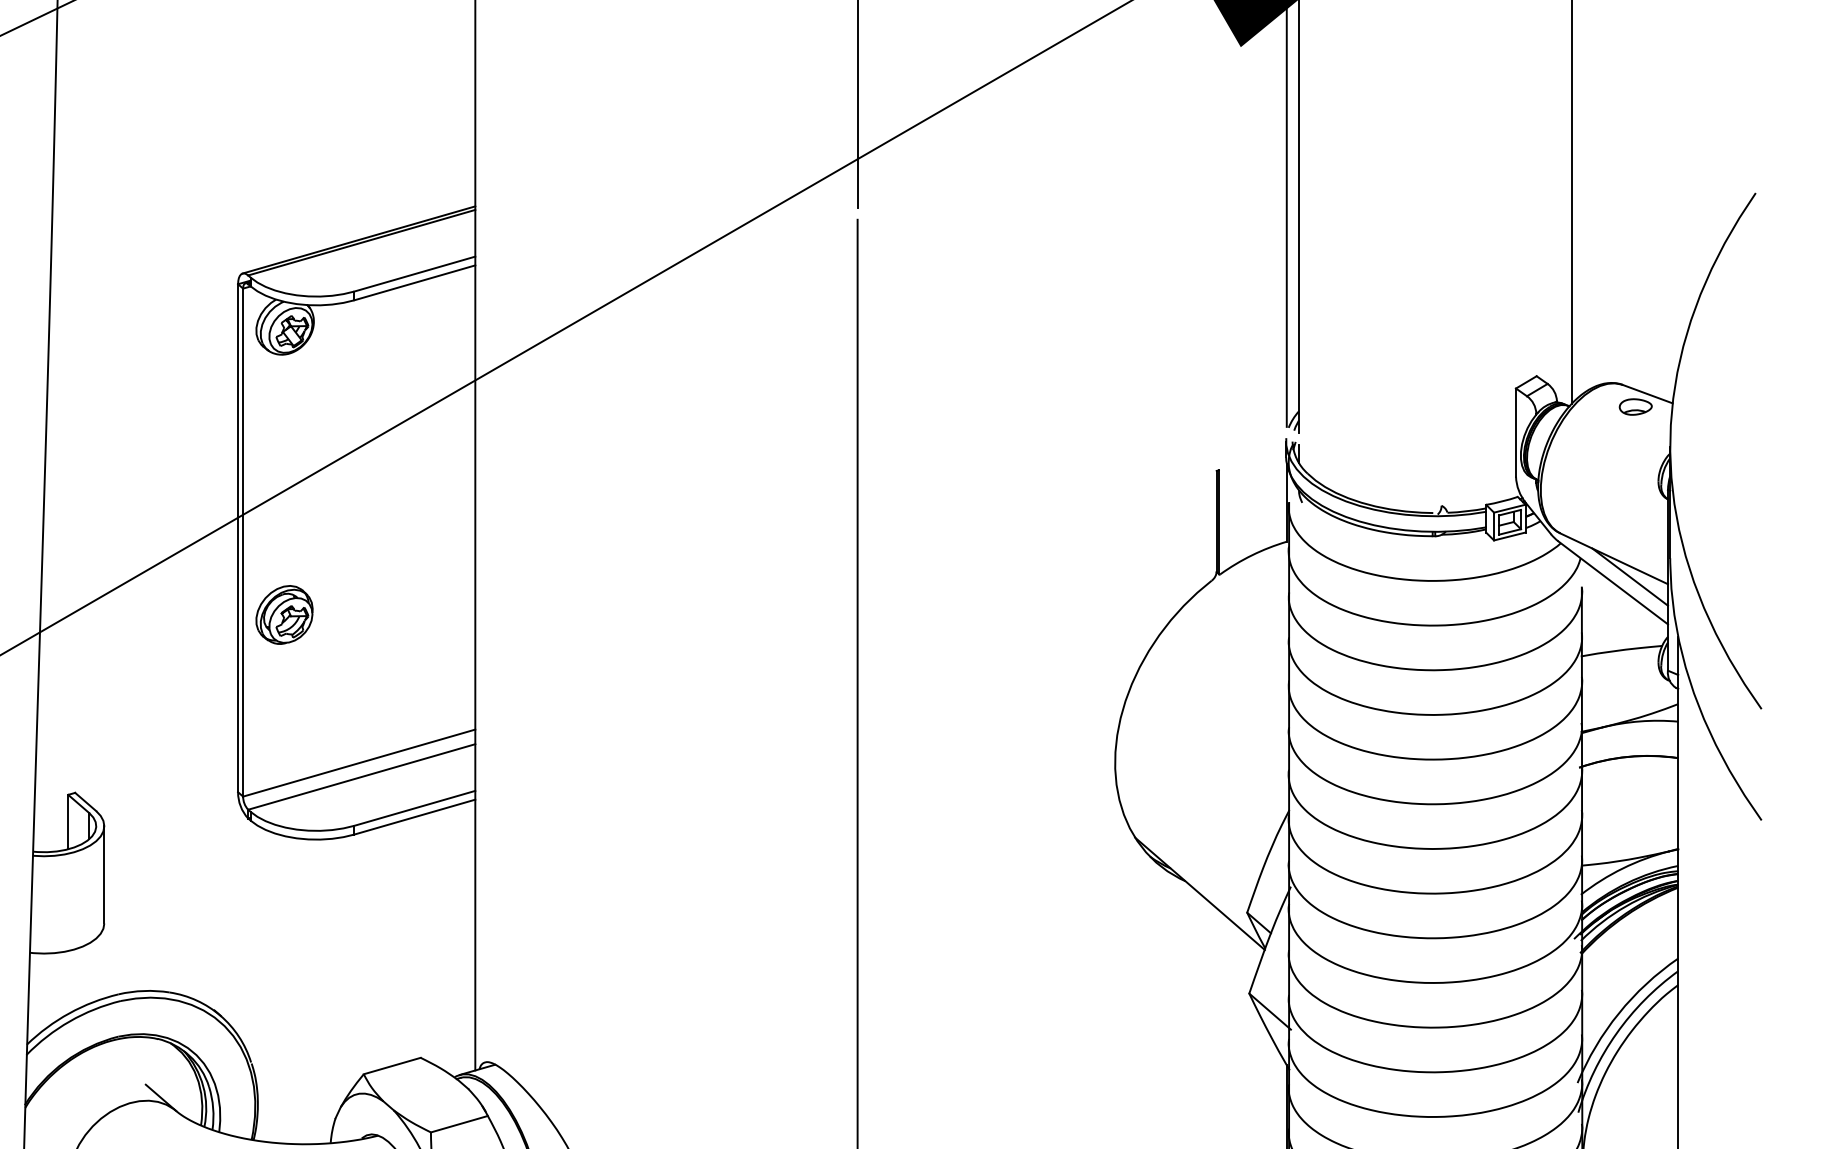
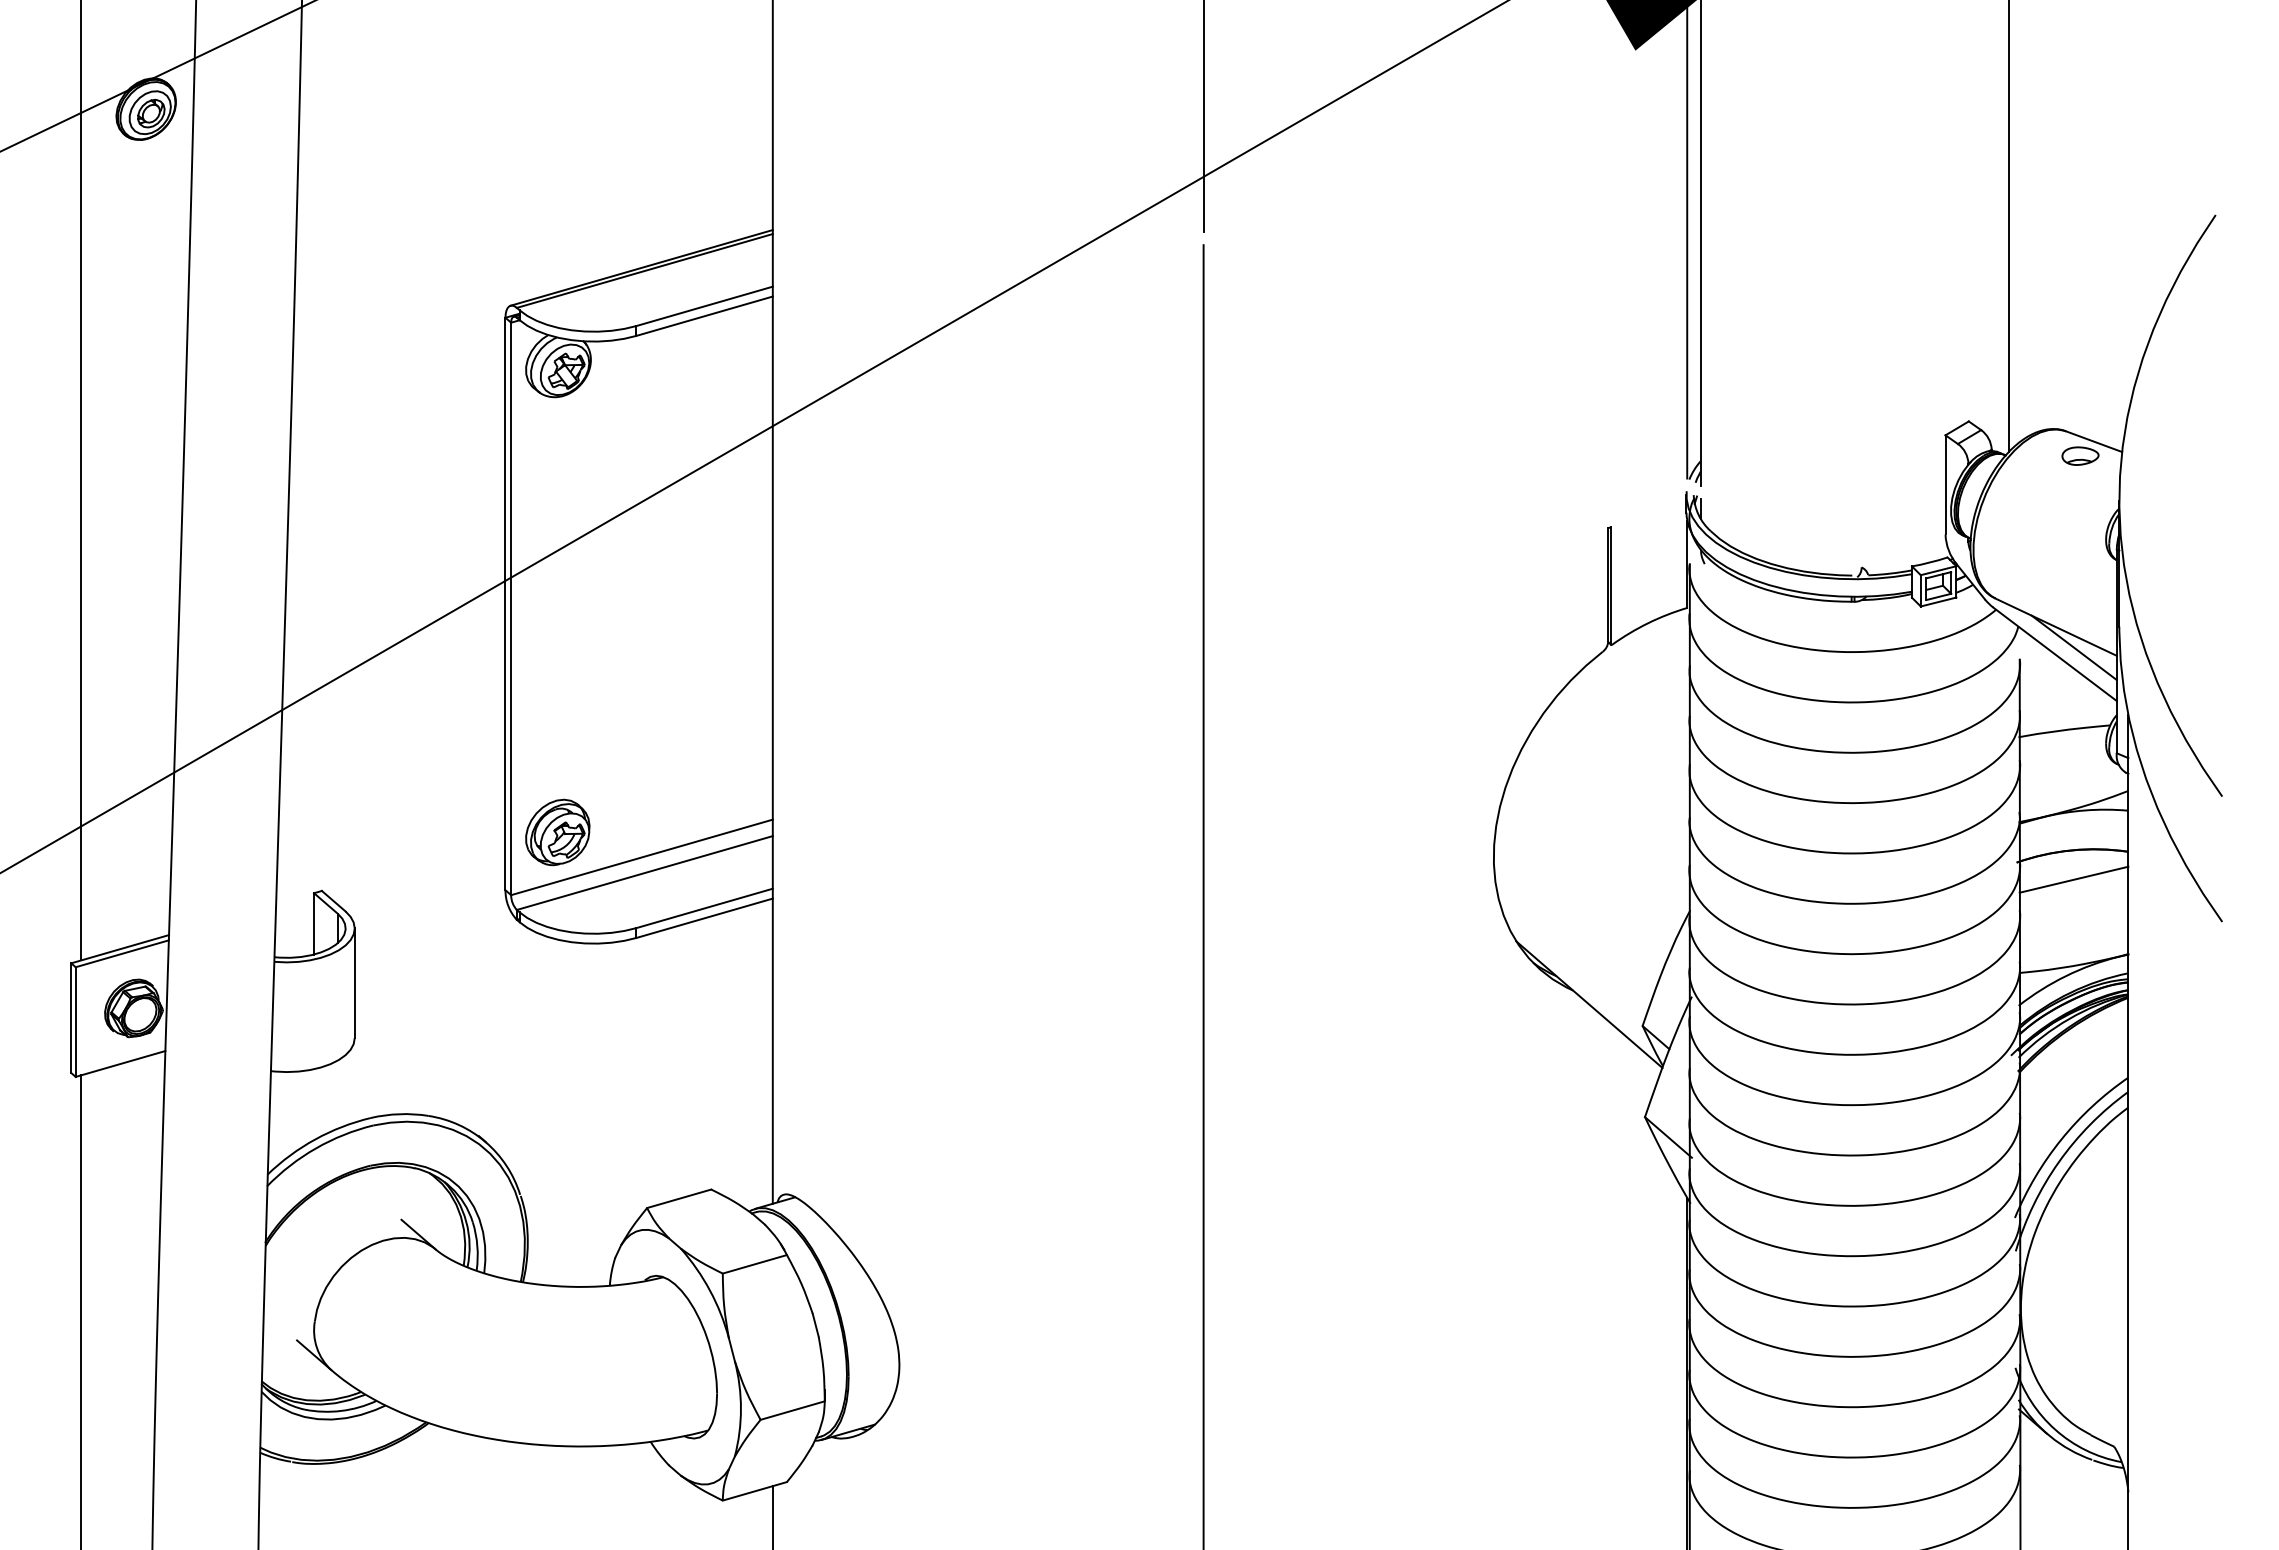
part: (284, 614) -> (557, 832), moved
line: (1629, 782) -> (2073, 879), added

